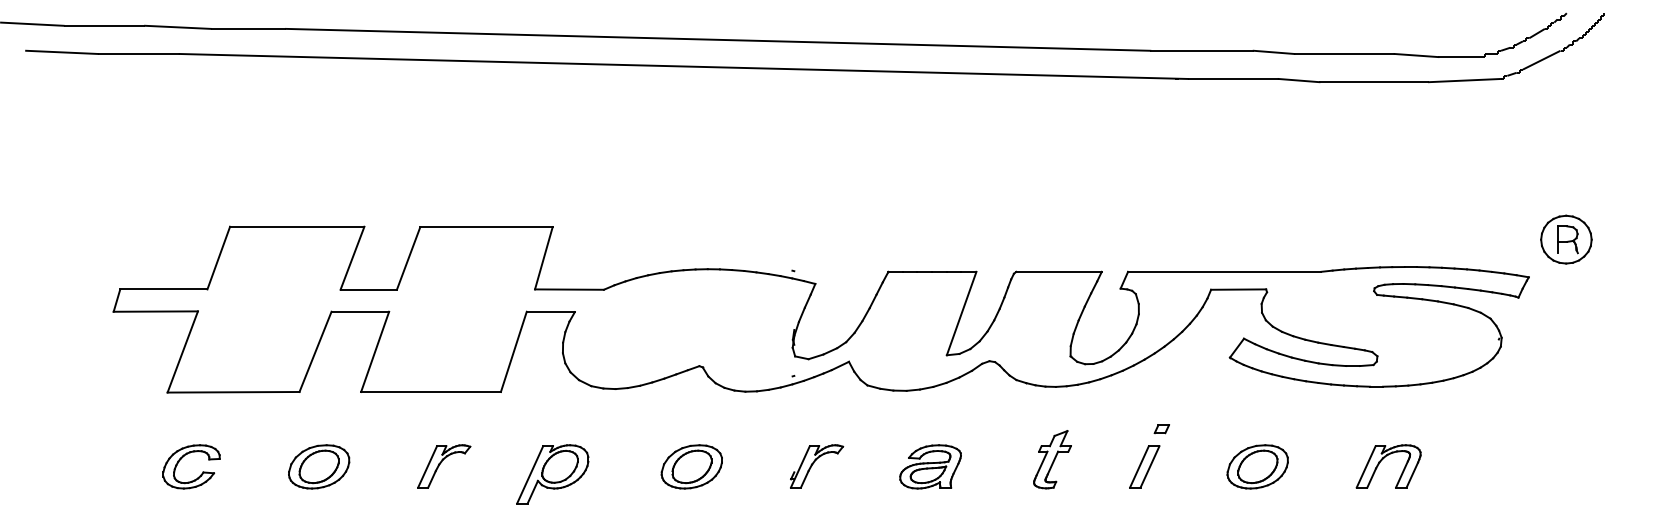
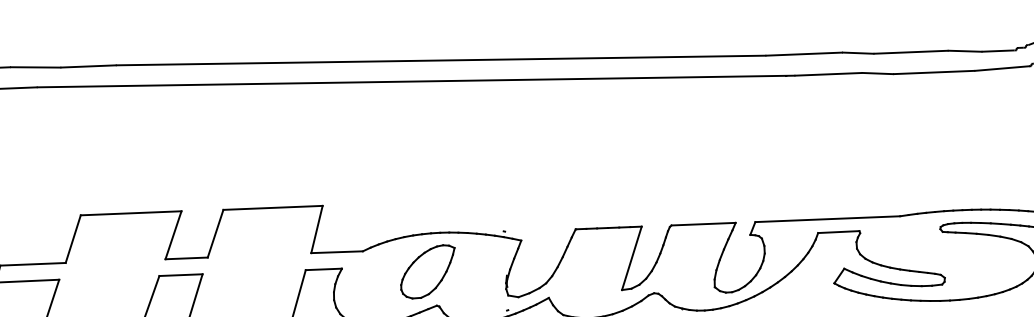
part: (689, 320) -> (428, 271), added

